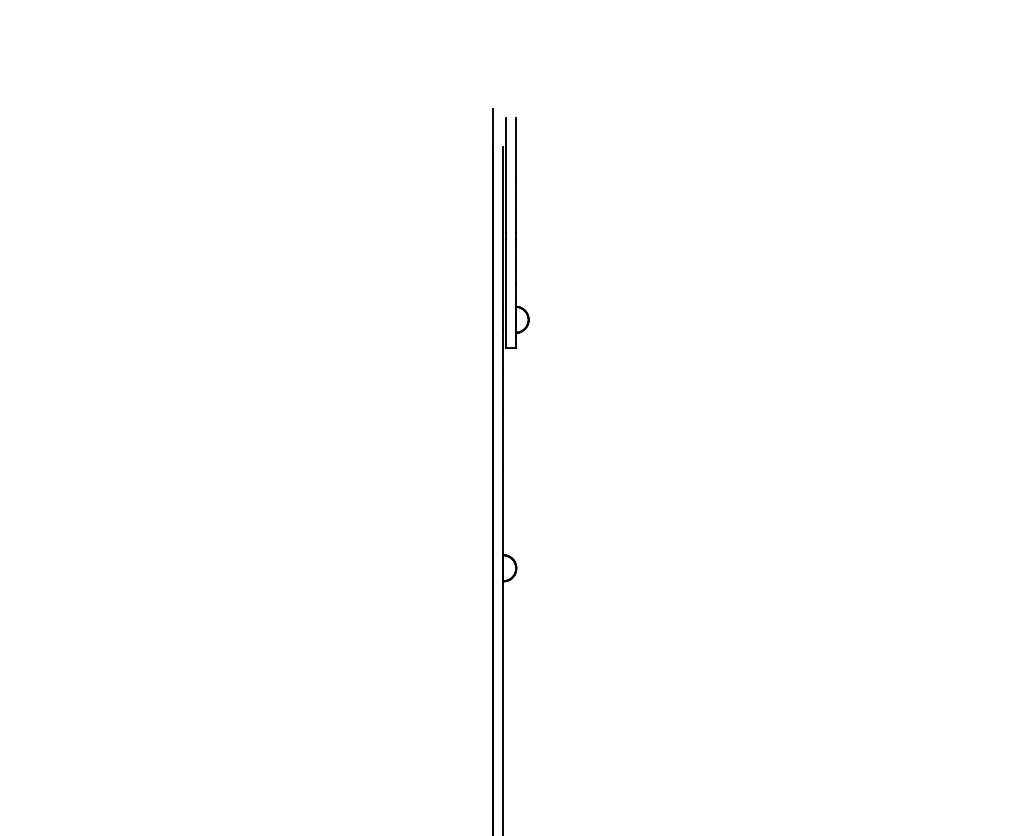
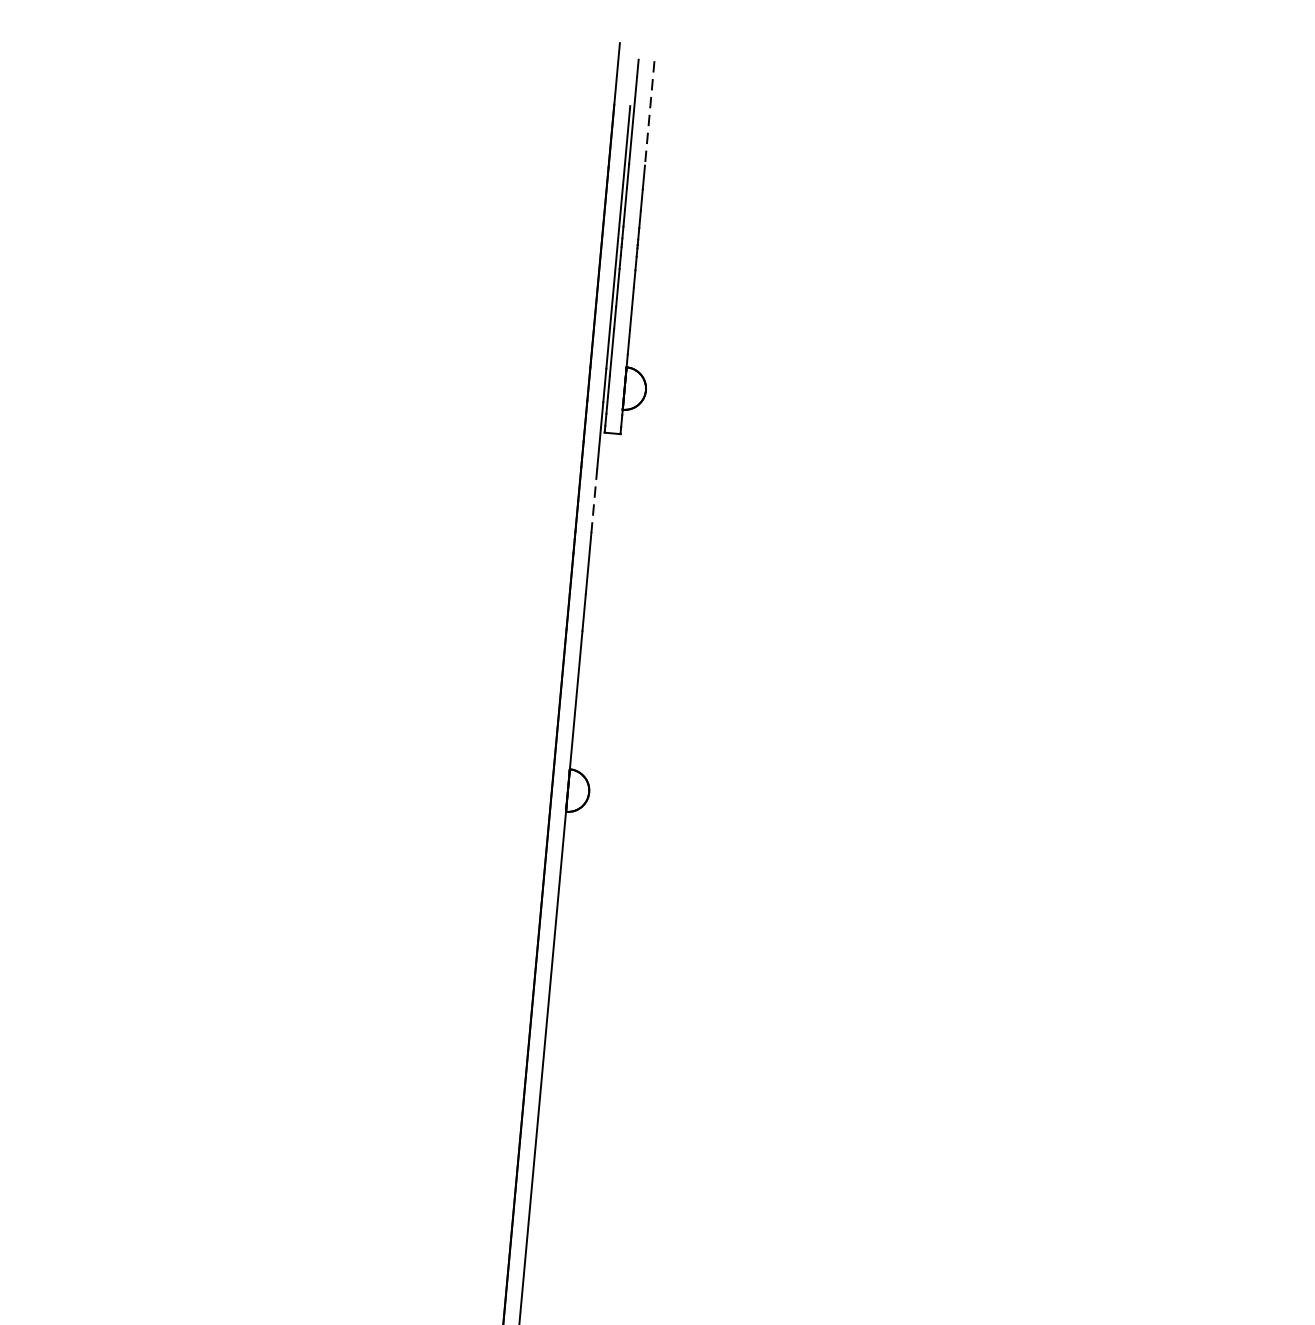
line: (515, 151) -> (649, 114), solid -> dashed
line: (503, 390) -> (594, 501), solid -> dashed

